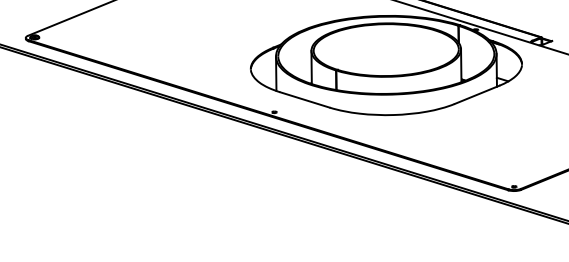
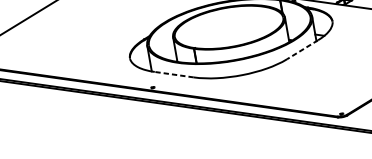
line: (476, 95) -> (302, 50), solid -> dashed
line: (304, 99) -> (173, 74), solid -> dashed

